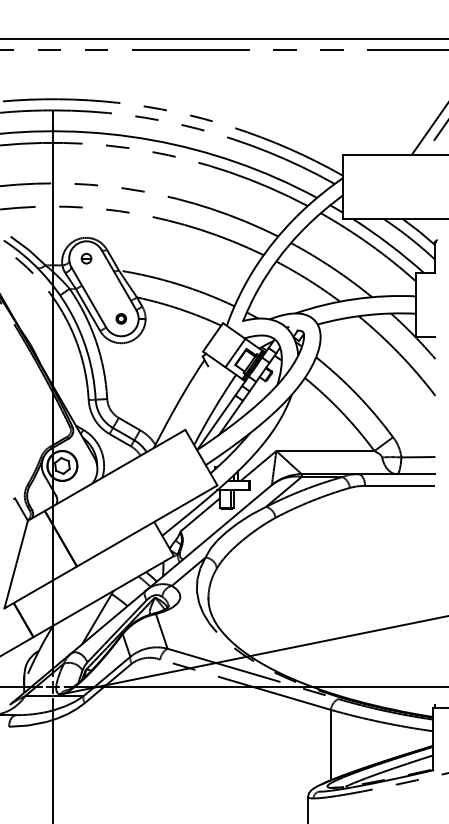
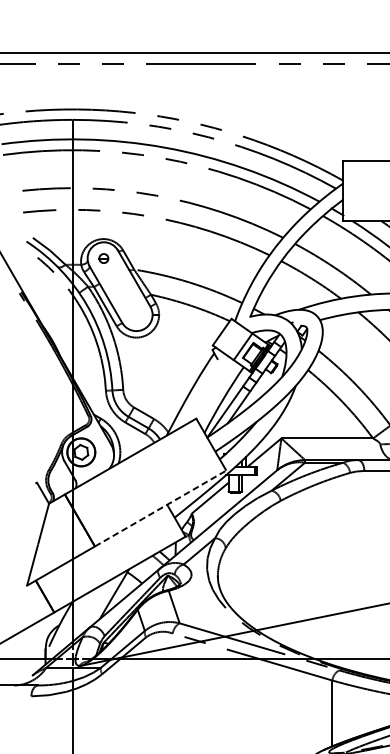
part: (120, 318) -> (135, 314), removed
line: (147, 525) -> (160, 508), solid -> dashed

